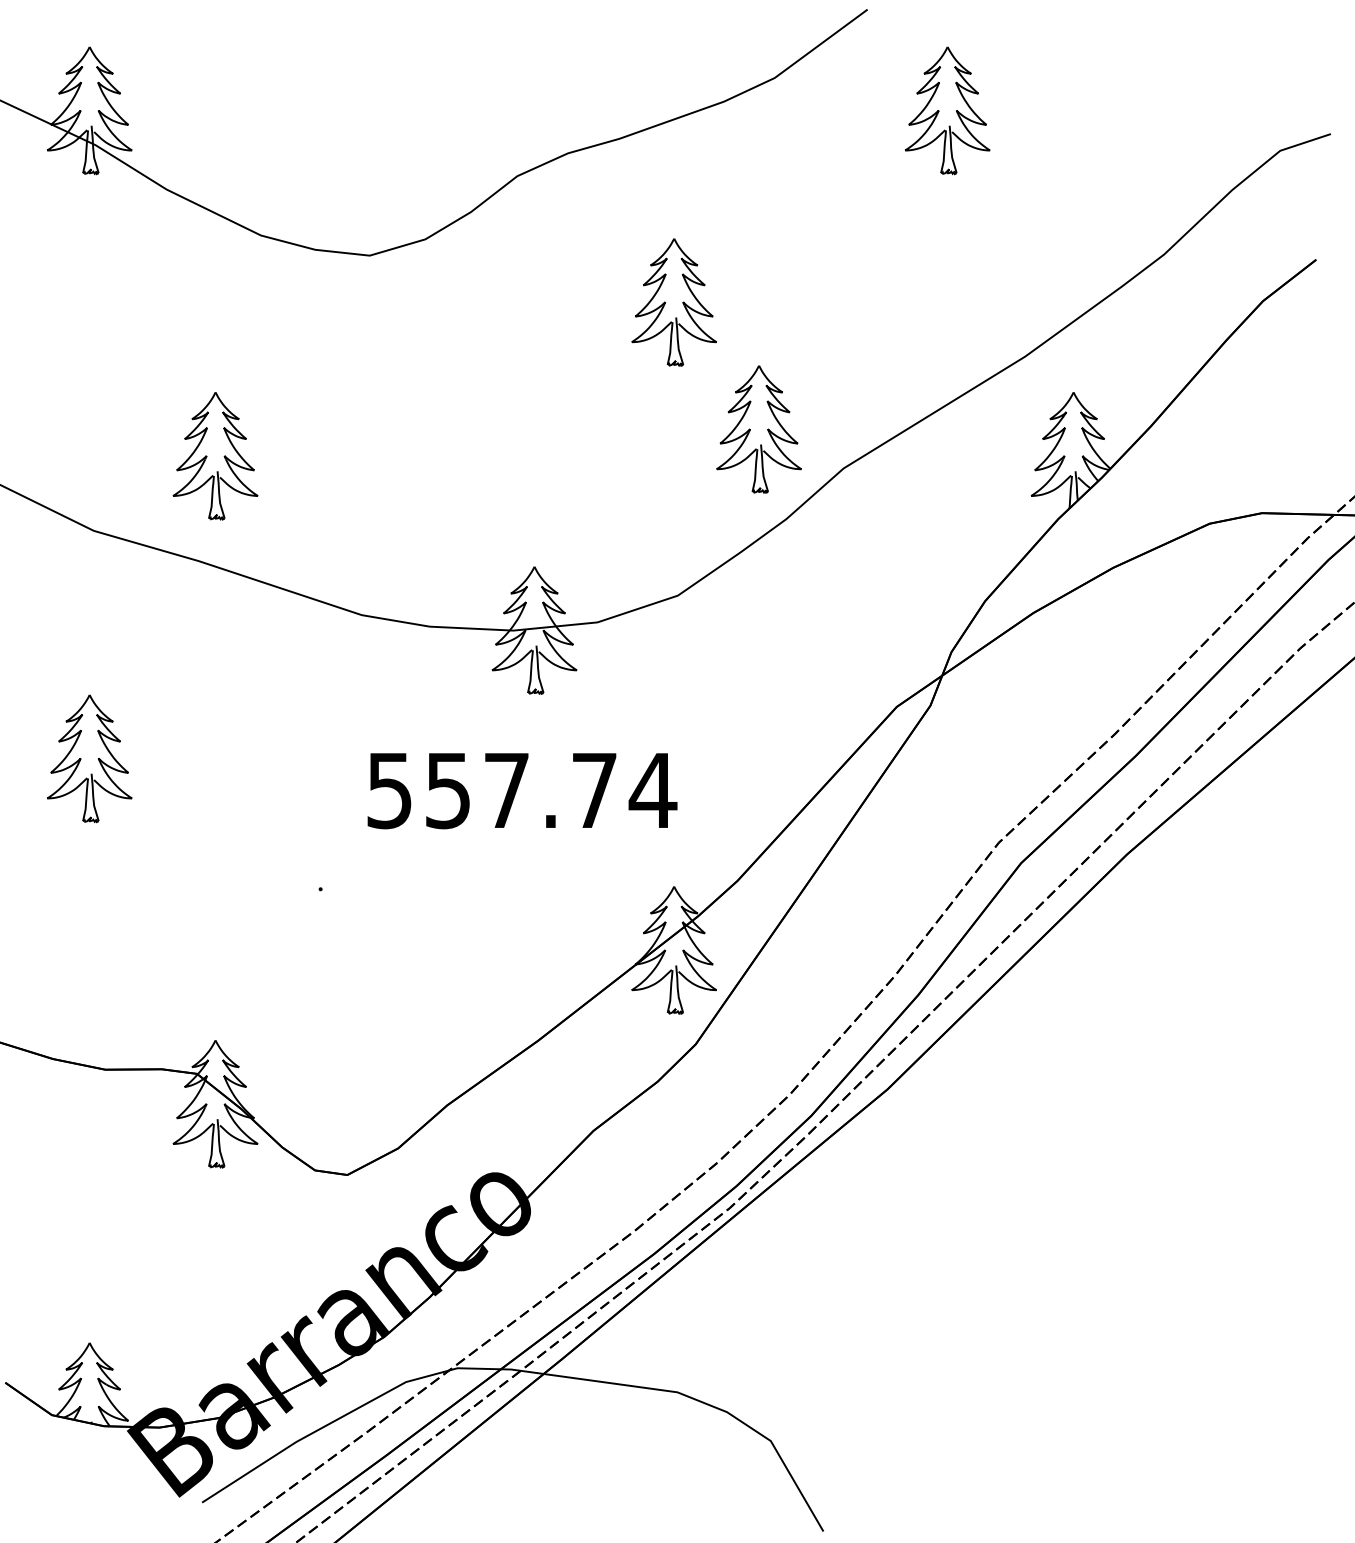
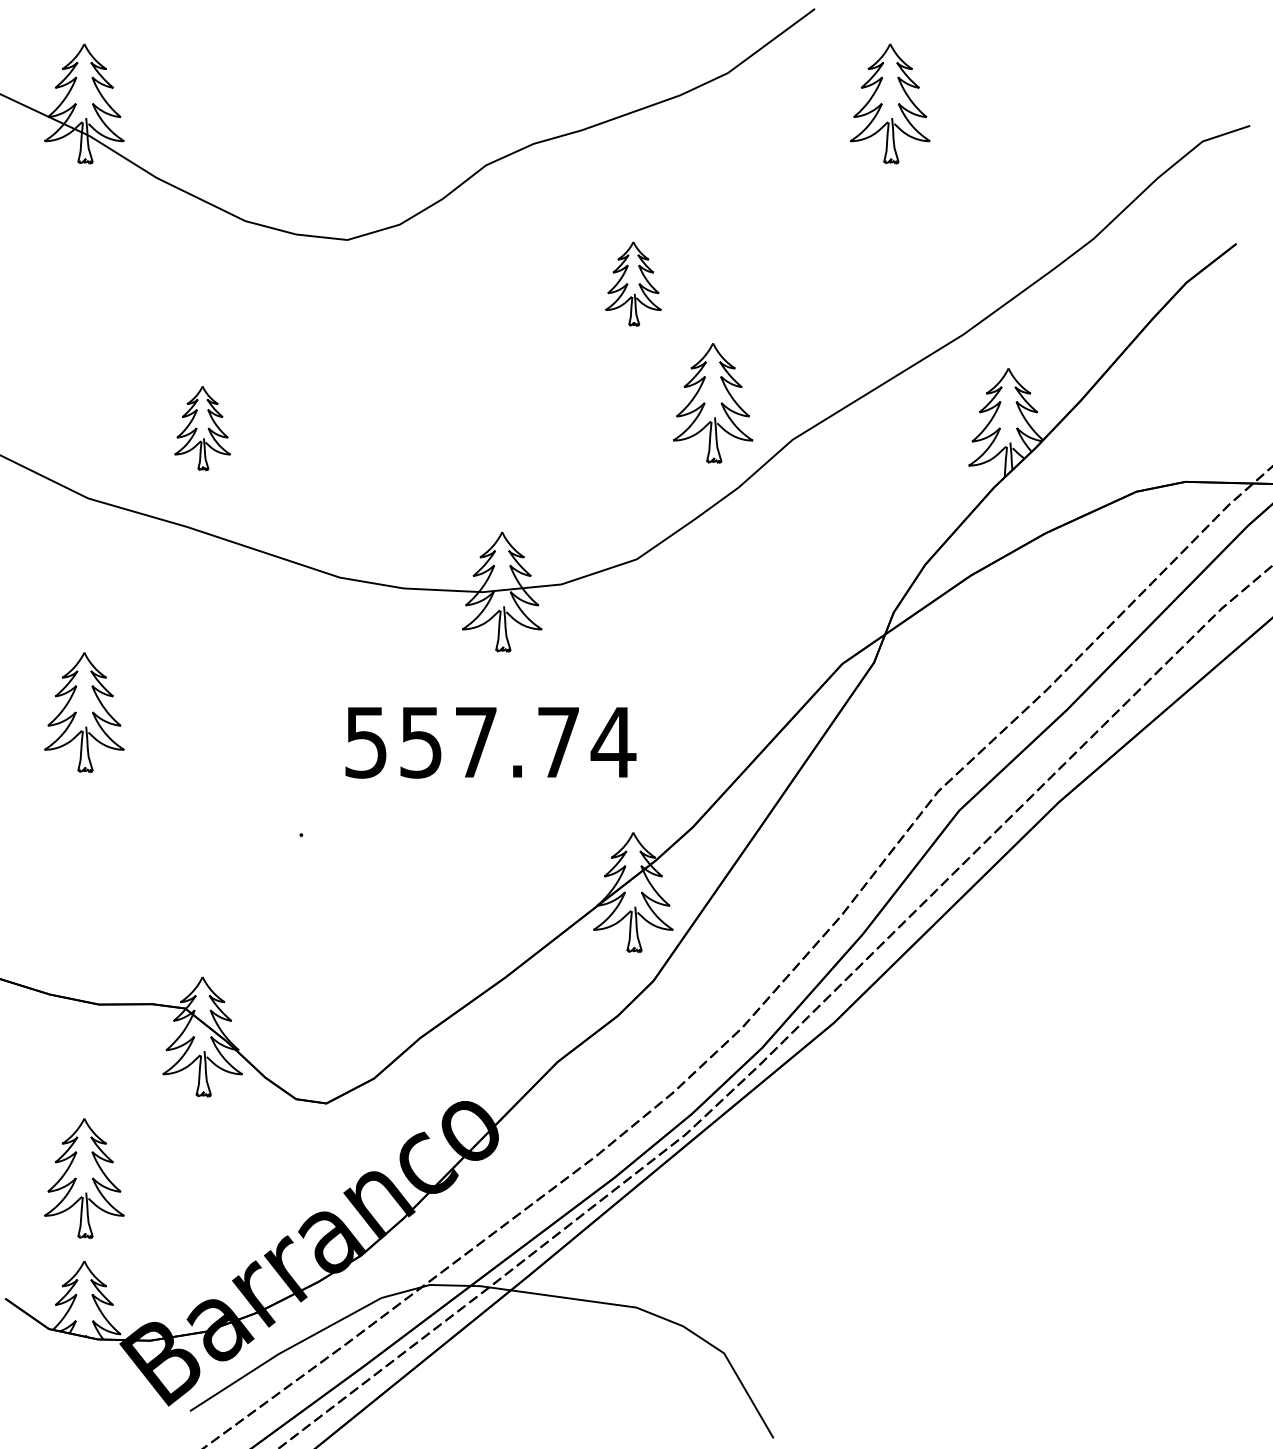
part: (674, 301) -> (633, 283), size x0.7
part: (215, 456) -> (202, 428), size x0.7
part: (89, 1254) -> (84, 1178), added

